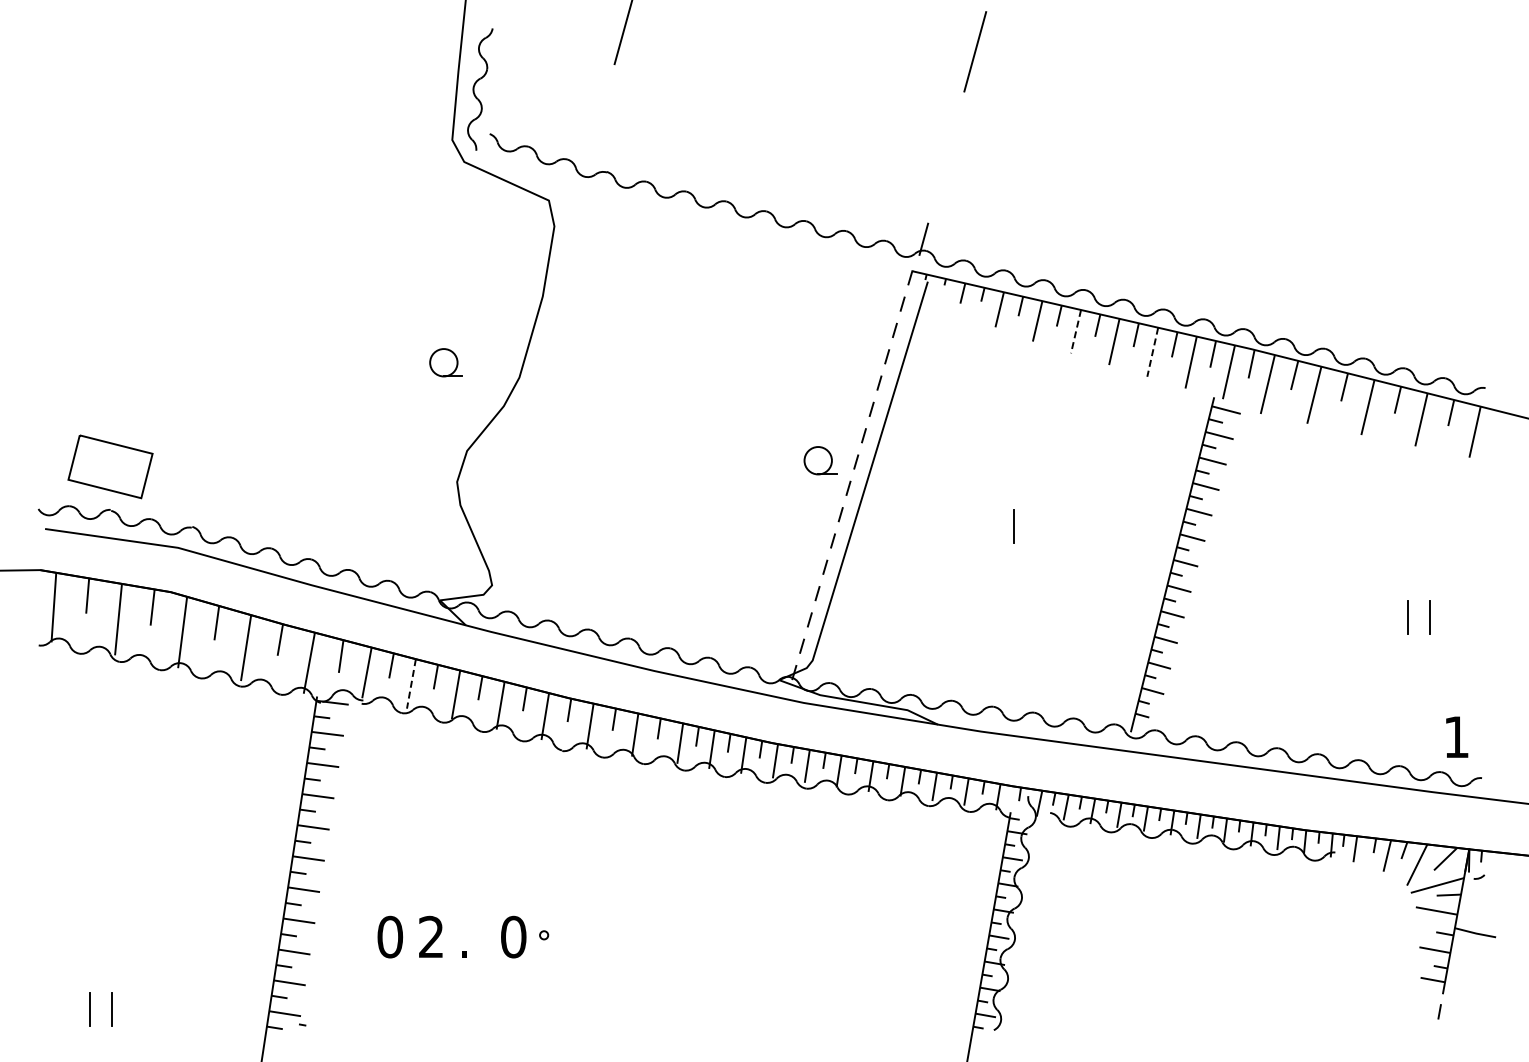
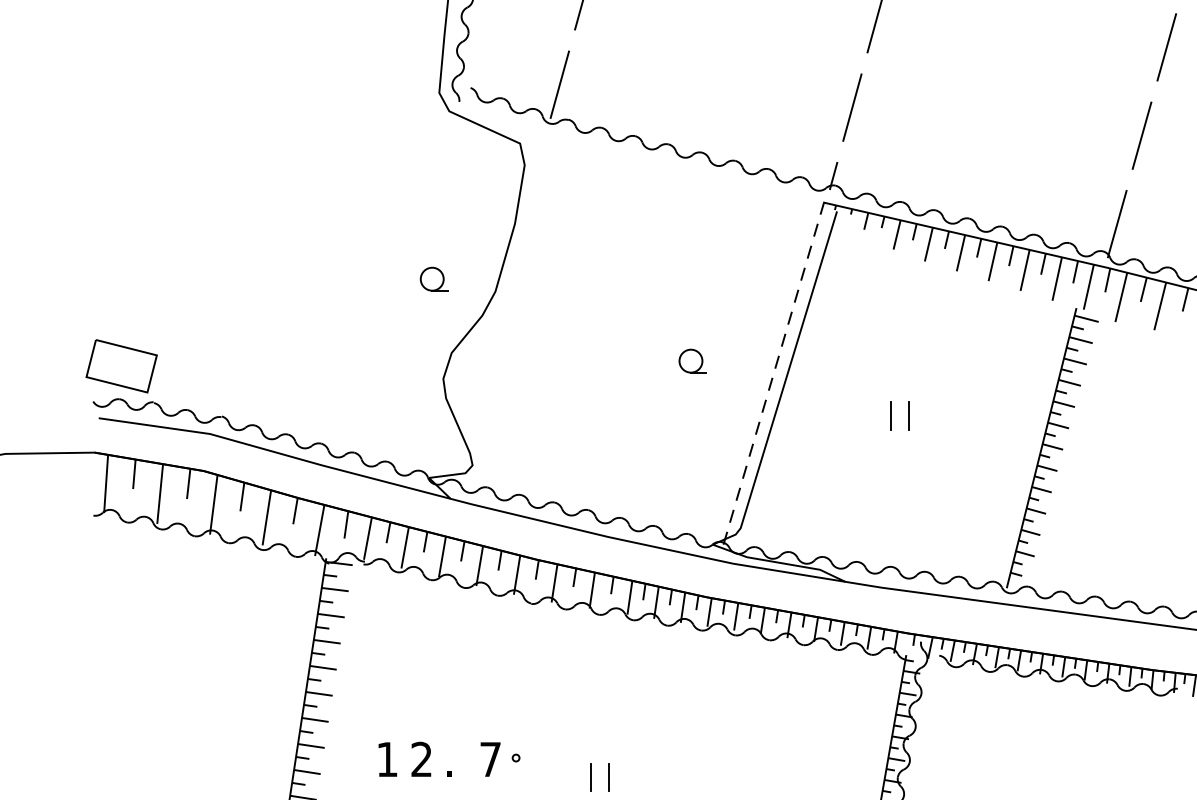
line: (1322, 85) -> (1167, 47), added
line: (596, 129) -> (559, 84), added
line: (946, 157) -> (852, 107), added
line: (1292, 190) -> (1141, 135), added
line: (1262, 296) -> (1116, 223), added
line: (1075, 332) -> (960, 253), dashed -> solid
line: (1152, 352) -> (1024, 270), dashed -> solid
part: (820, 460) -> (692, 360), moved
part: (110, 466) -> (121, 365), moved
line: (991, 526) -> (890, 416), added
line: (411, 684) -> (405, 548), dashed -> solid
text: (390, 936) -> (387, 759), 0 -> 1
text: (513, 936) -> (490, 759), 0 -> 7
line: (633, 958) -> (590, 777), added
line: (654, 958) -> (608, 777), added

